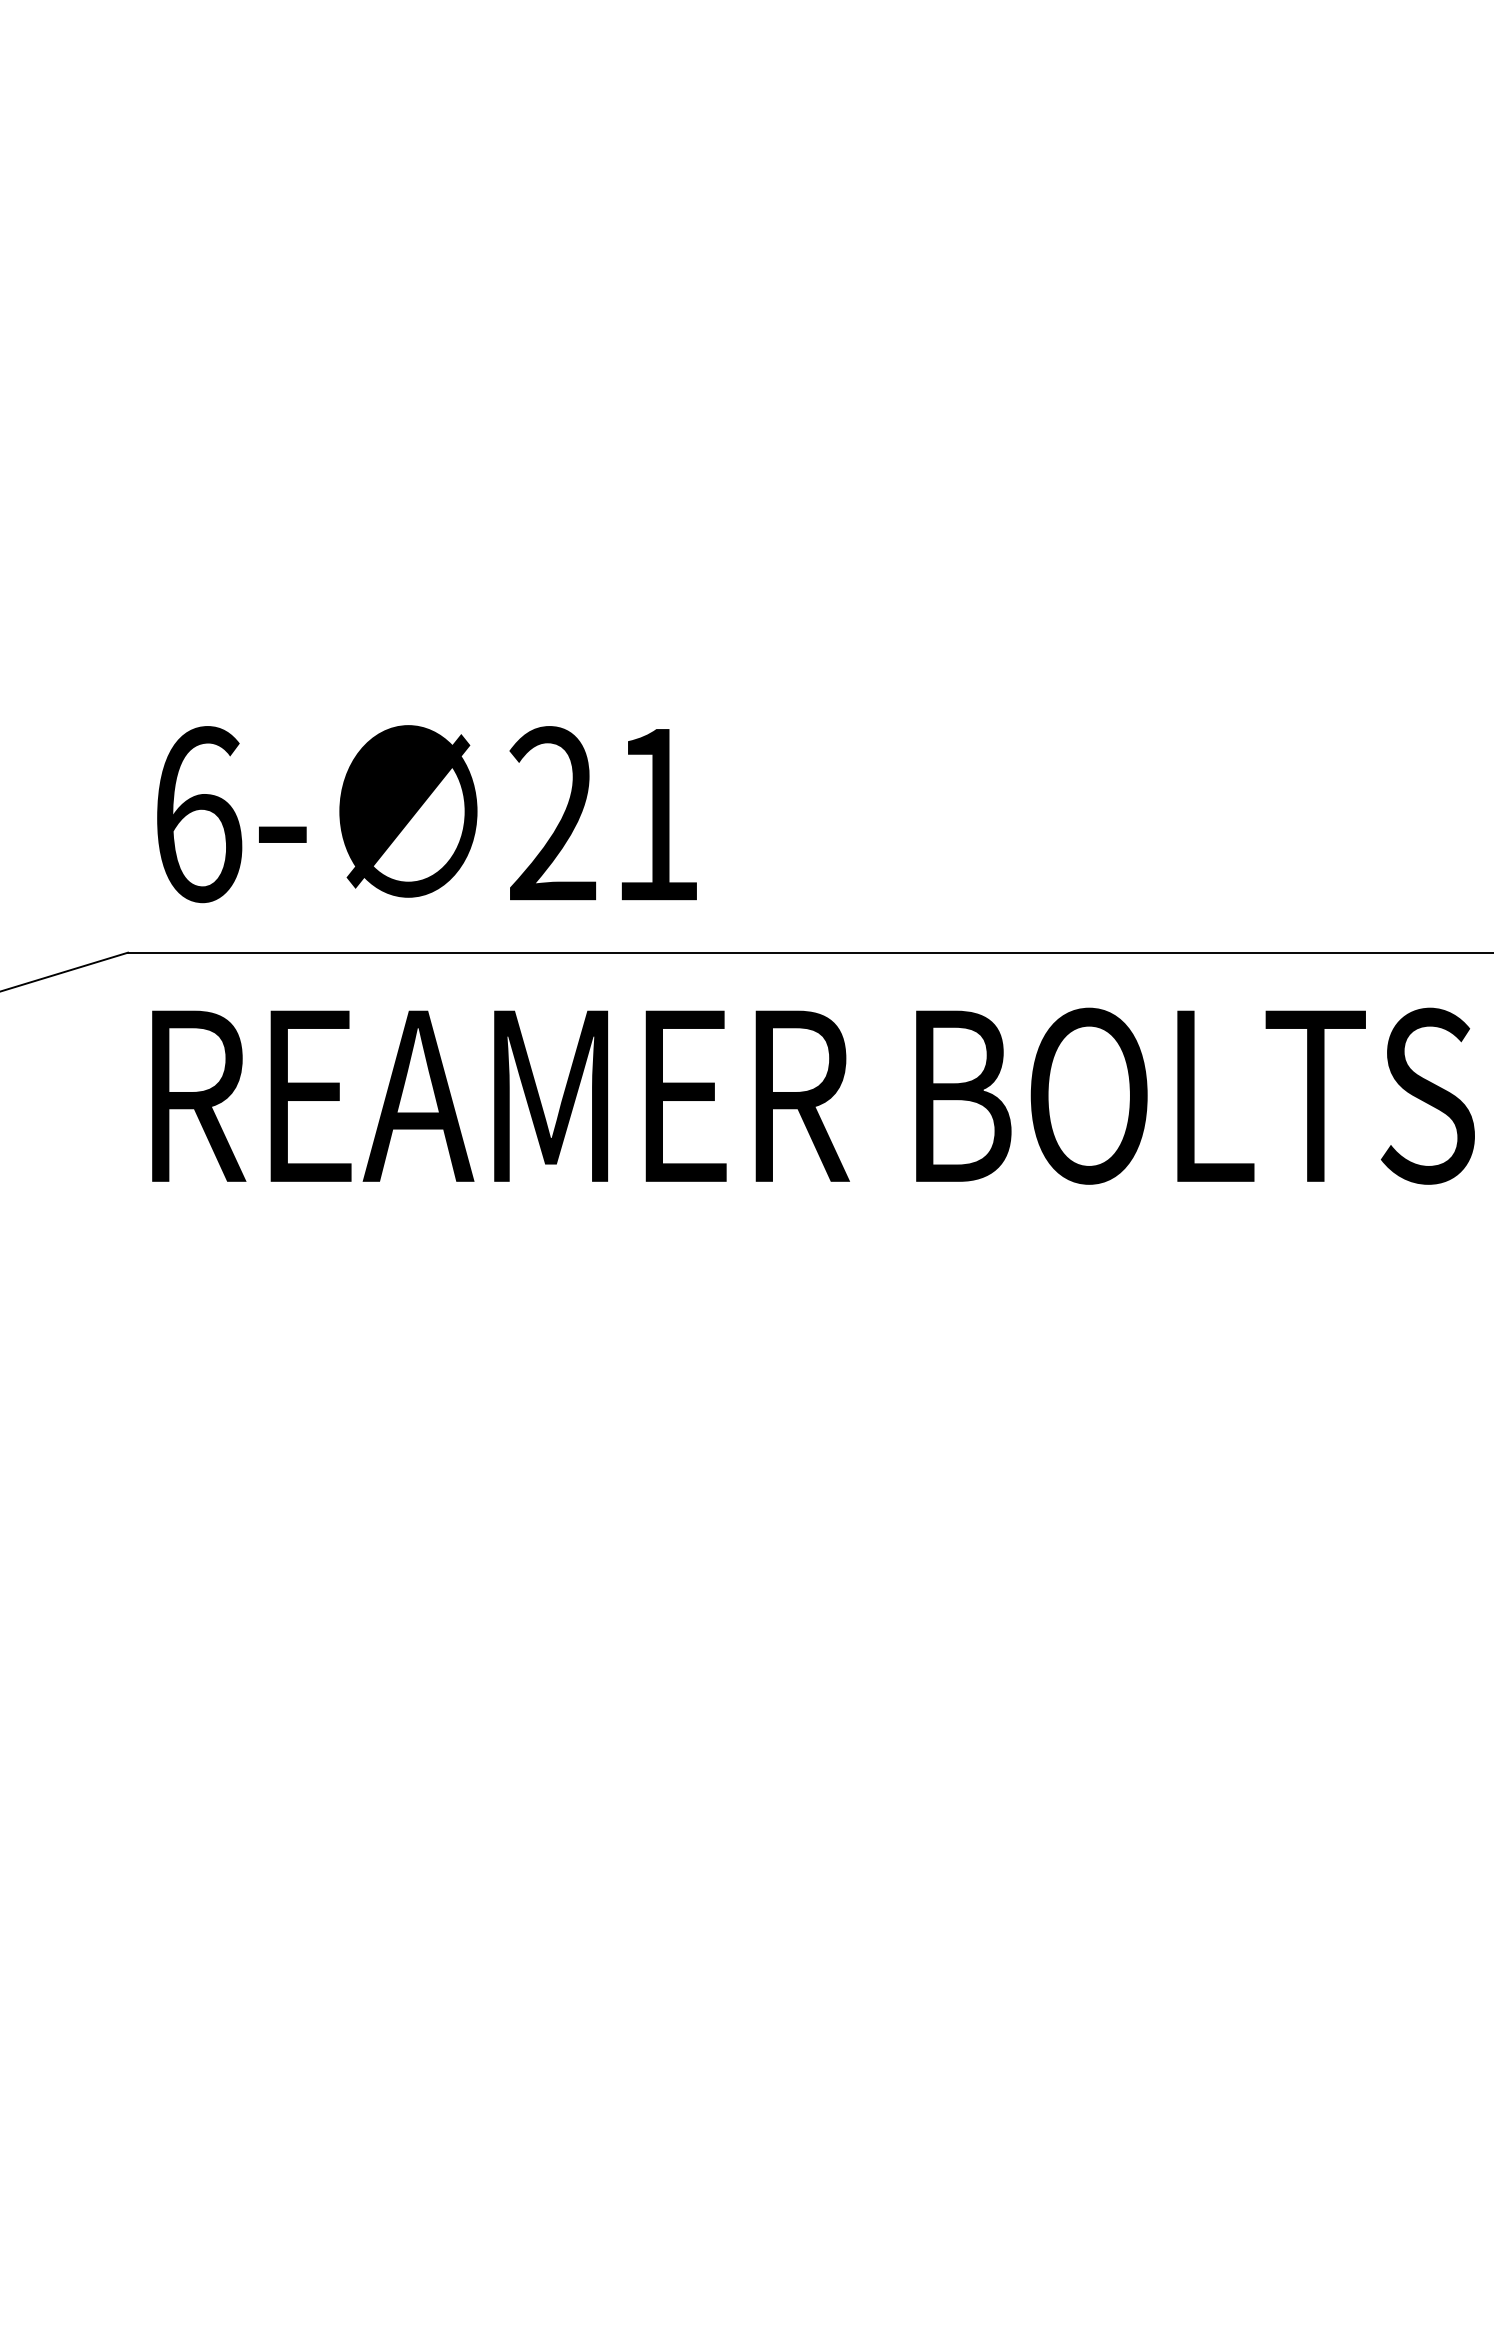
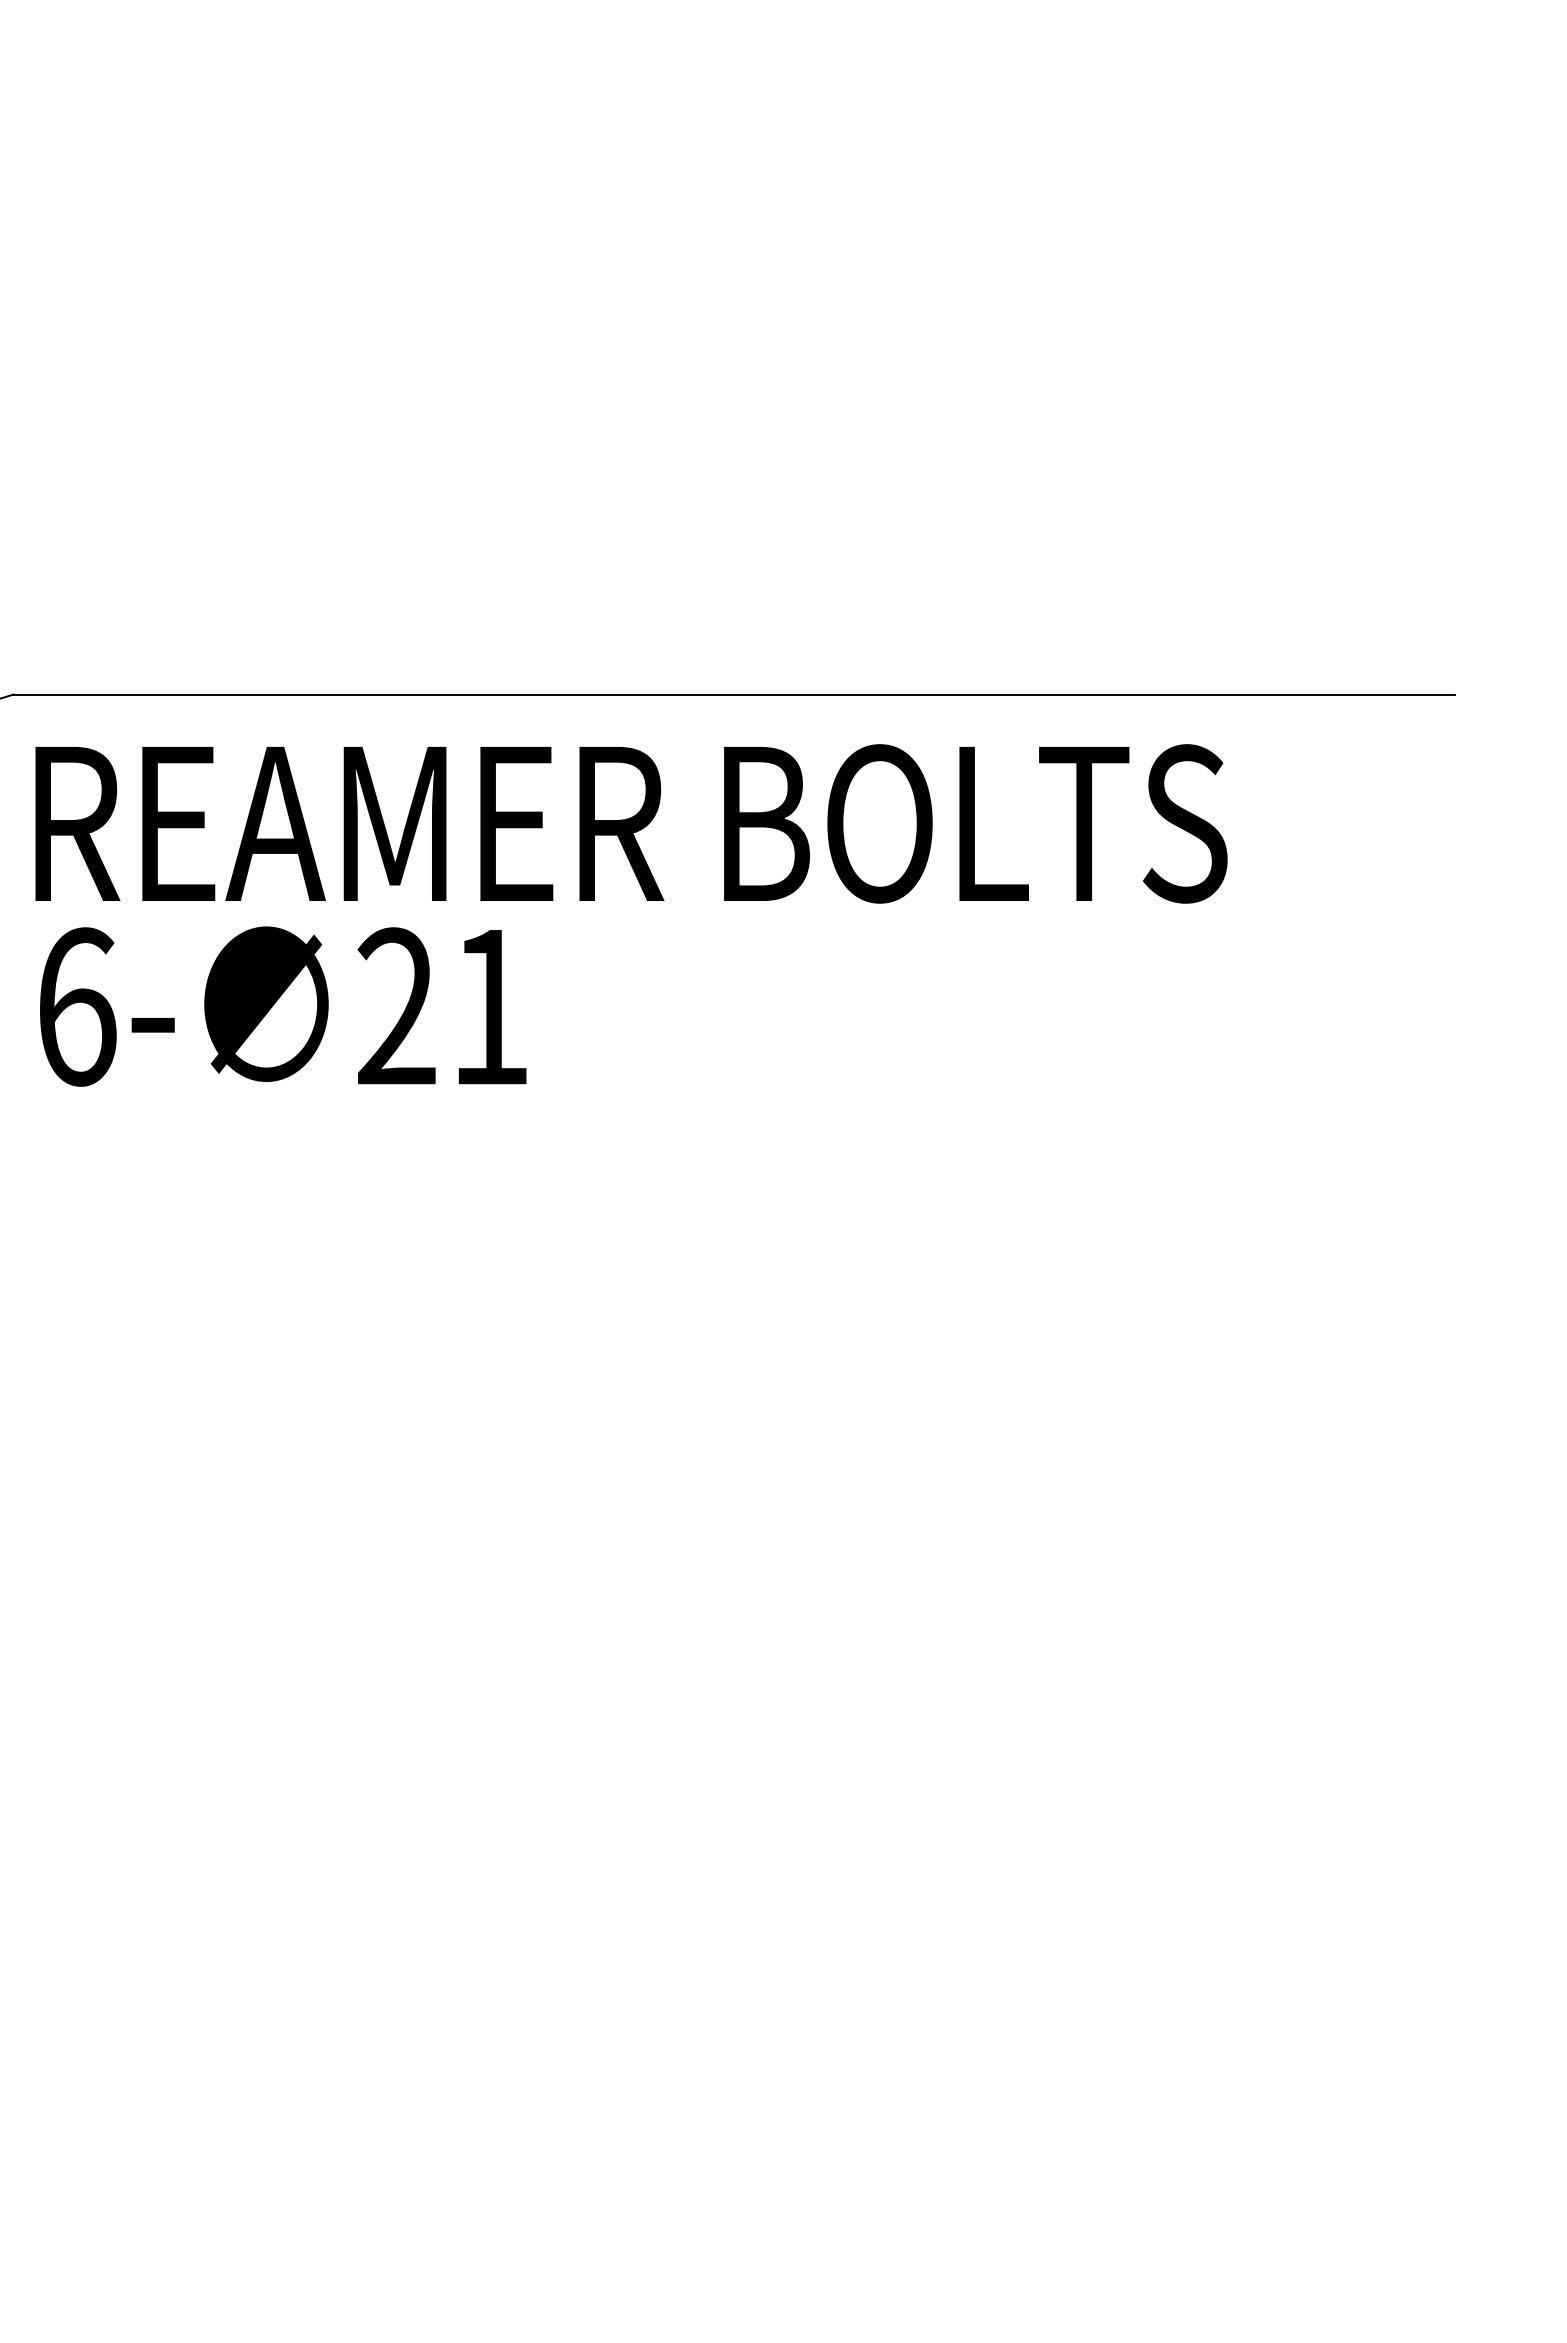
text: (427, 813) -> (283, 1006), moved

